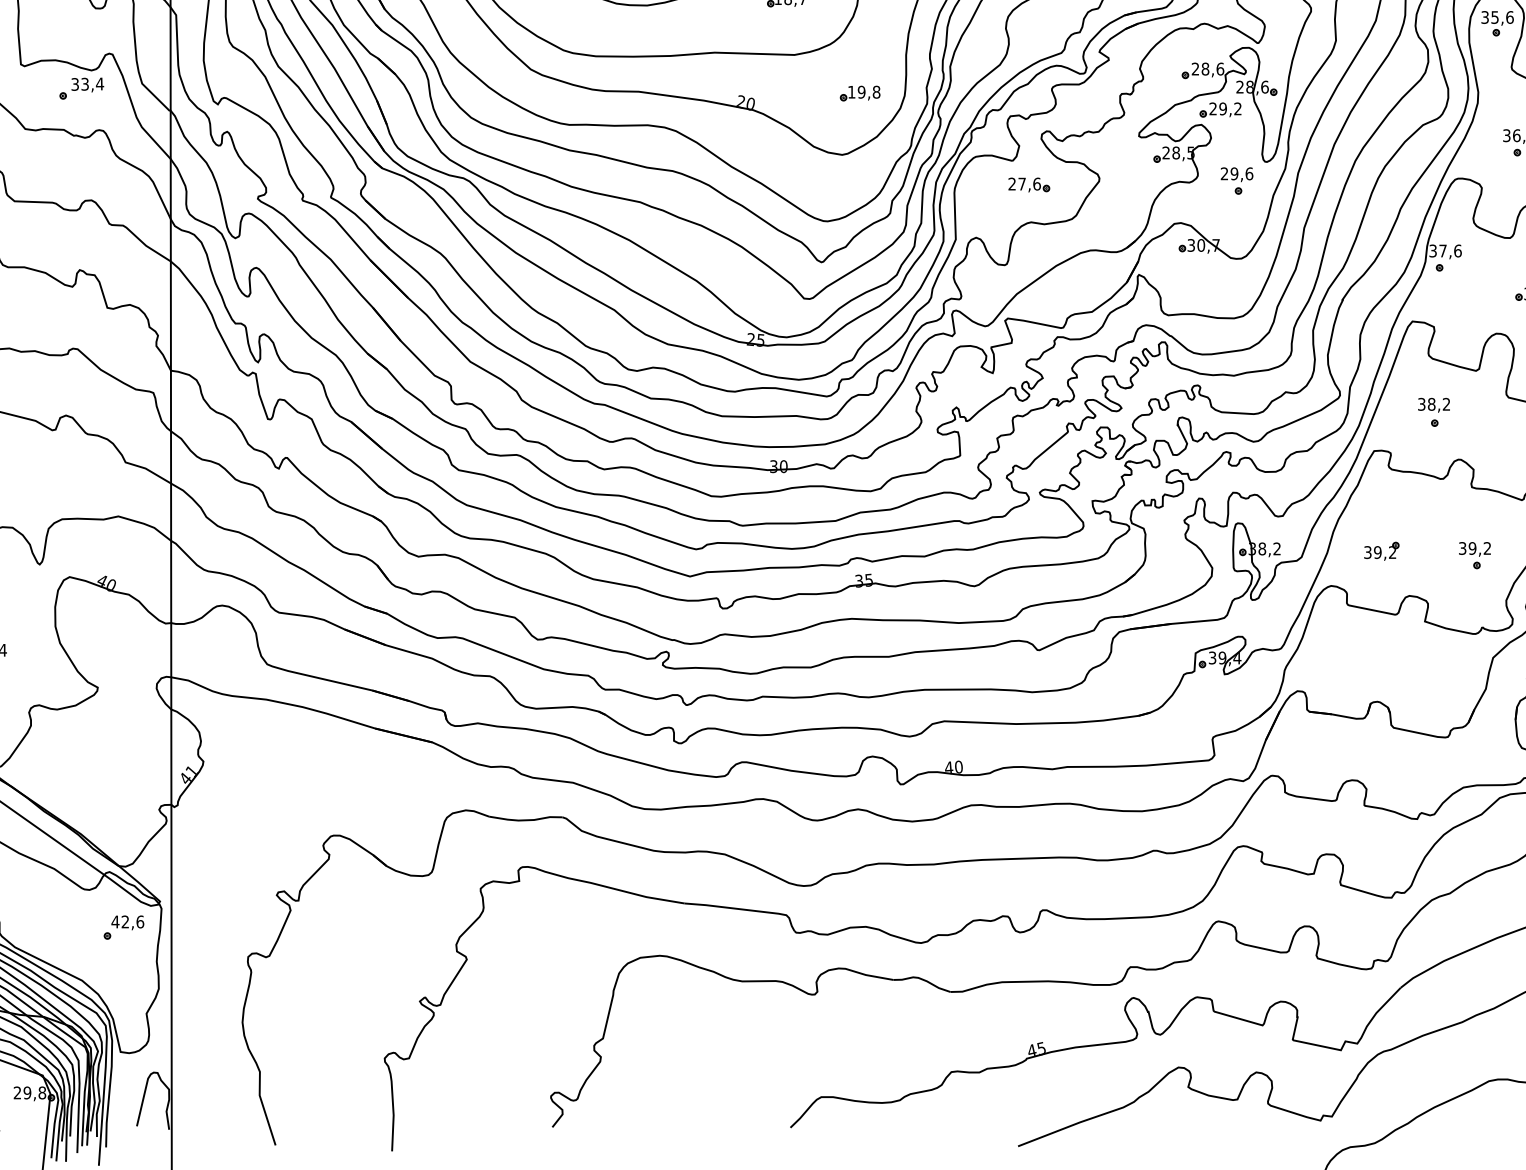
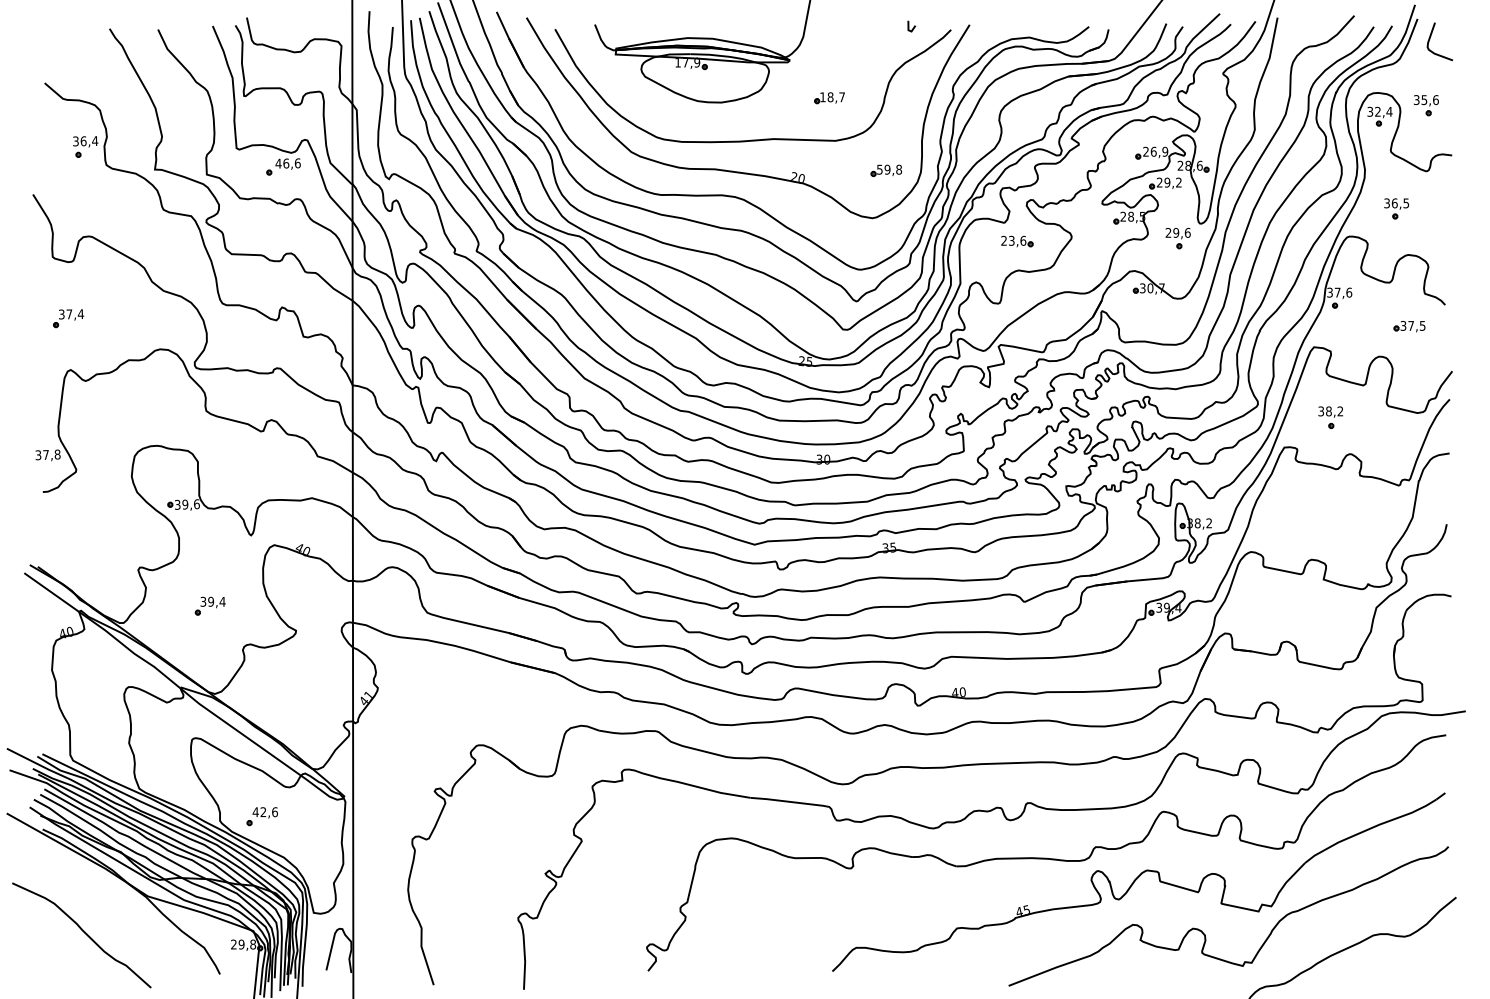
text: (1502, 17) -> (1383, 111), 35,6 -> 32,4
text: (1212, 68) -> (1159, 151), 28,6 -> 26,9
text: (86, 84) -> (287, 163), 33,4 -> 46,6
text: (851, 91) -> (879, 169), 19,8 -> 59,8
text: (1021, 183) -> (1011, 240), 27,6 -> 23,6
part: (1382, 550) -> (1290, 524), removed
part: (1475, 555) -> (1362, 528), removed
part: (122, 927) -> (261, 816), moved

